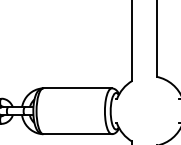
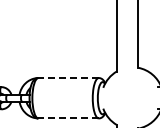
line: (77, 88) -> (68, 78), solid -> dashed
line: (77, 134) -> (68, 118), solid -> dashed

